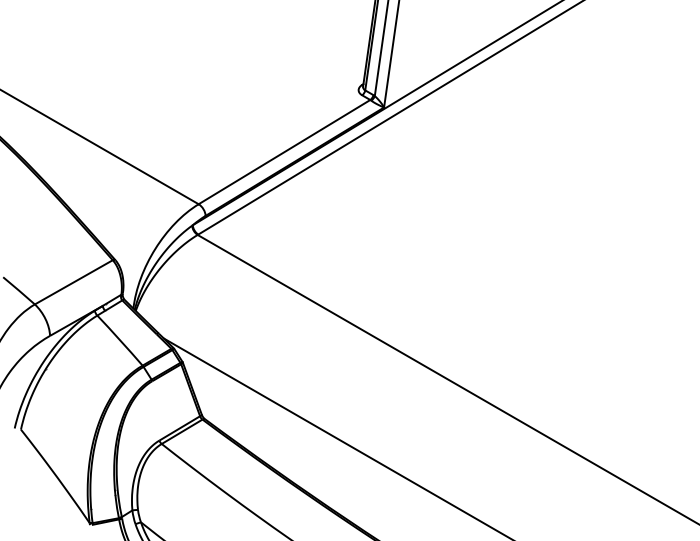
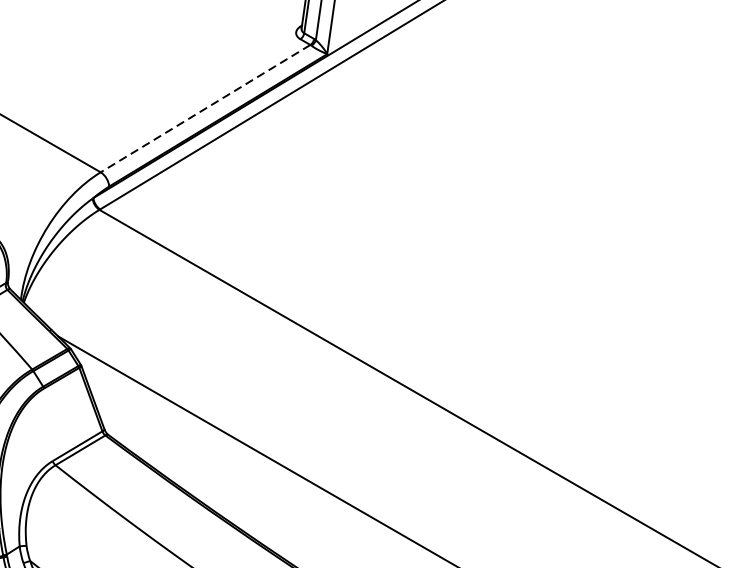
line: (284, 152) -> (205, 109), solid -> dashed

